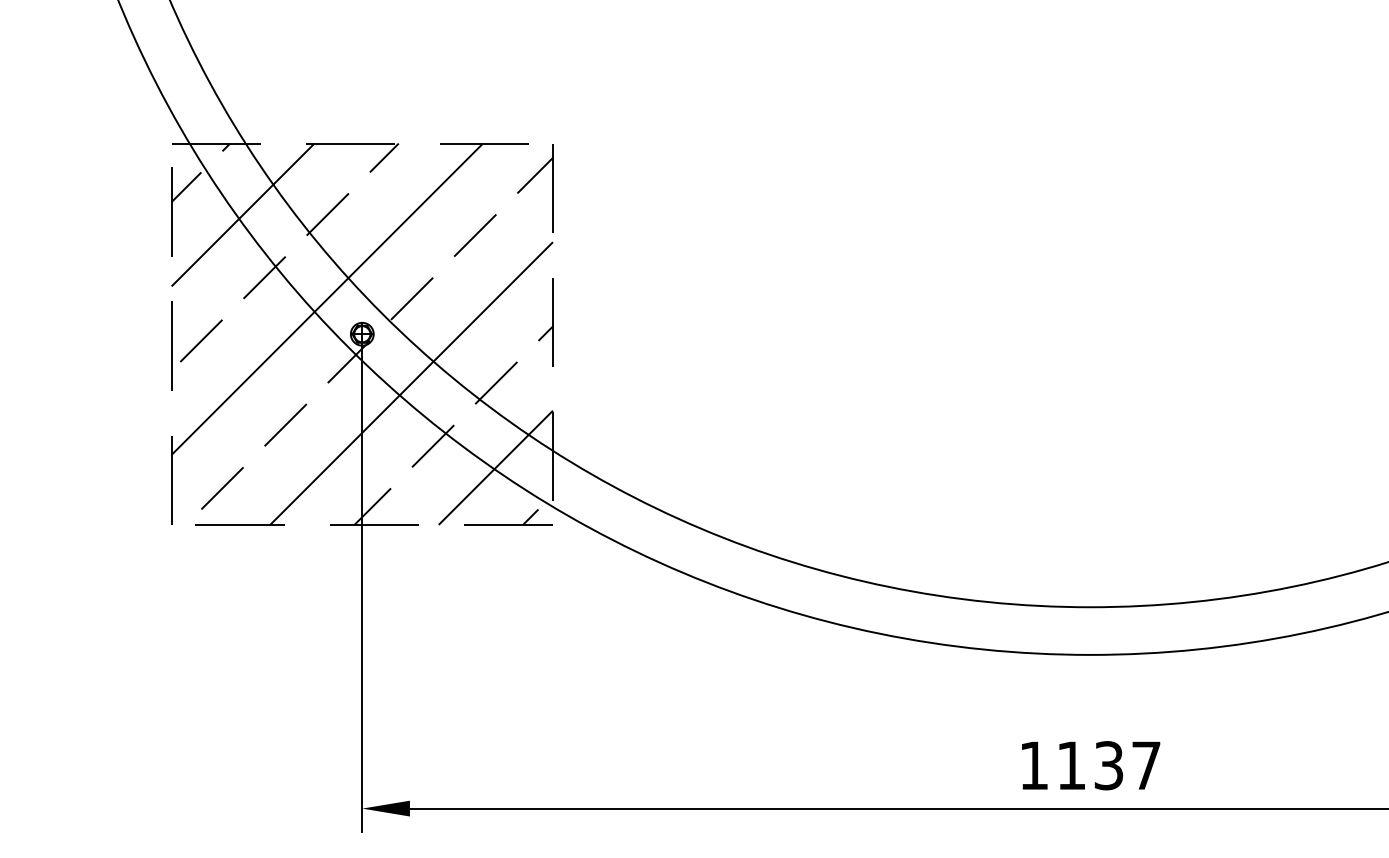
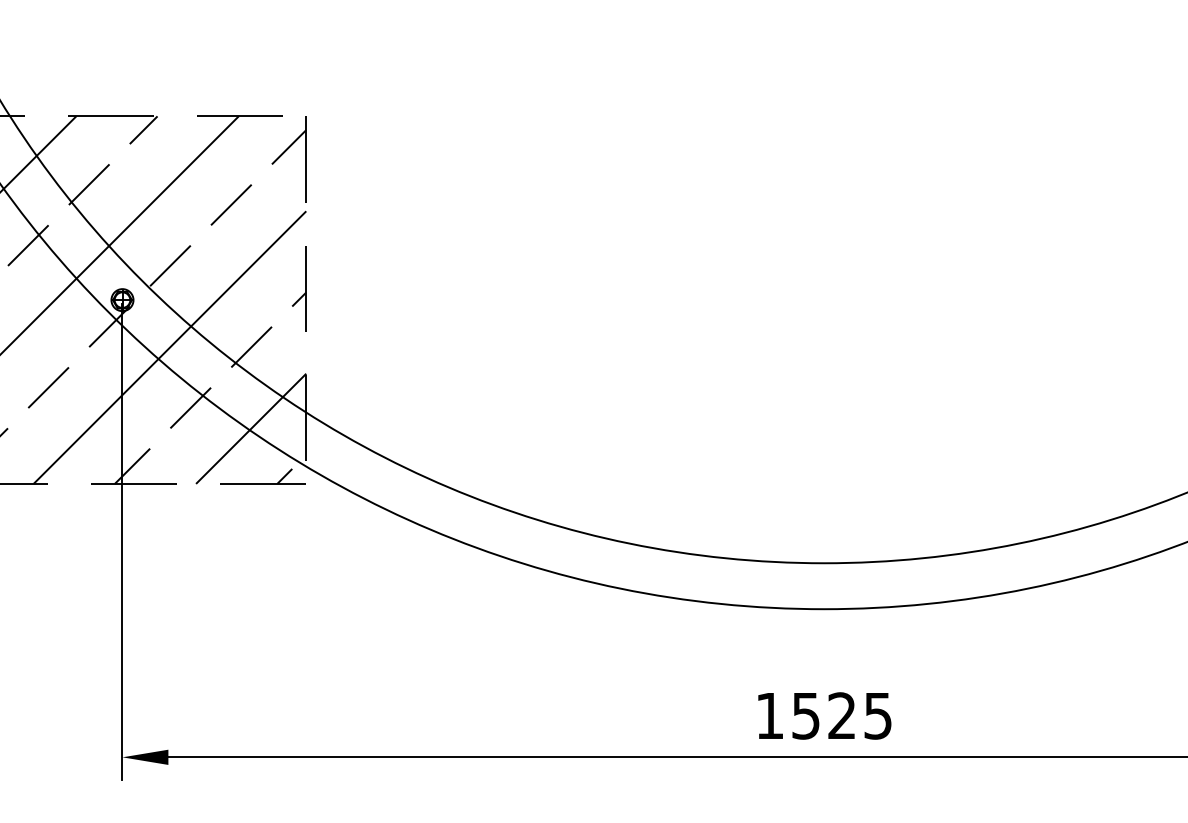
text: (1108, 765) -> (841, 715), 1137 -> 1525

